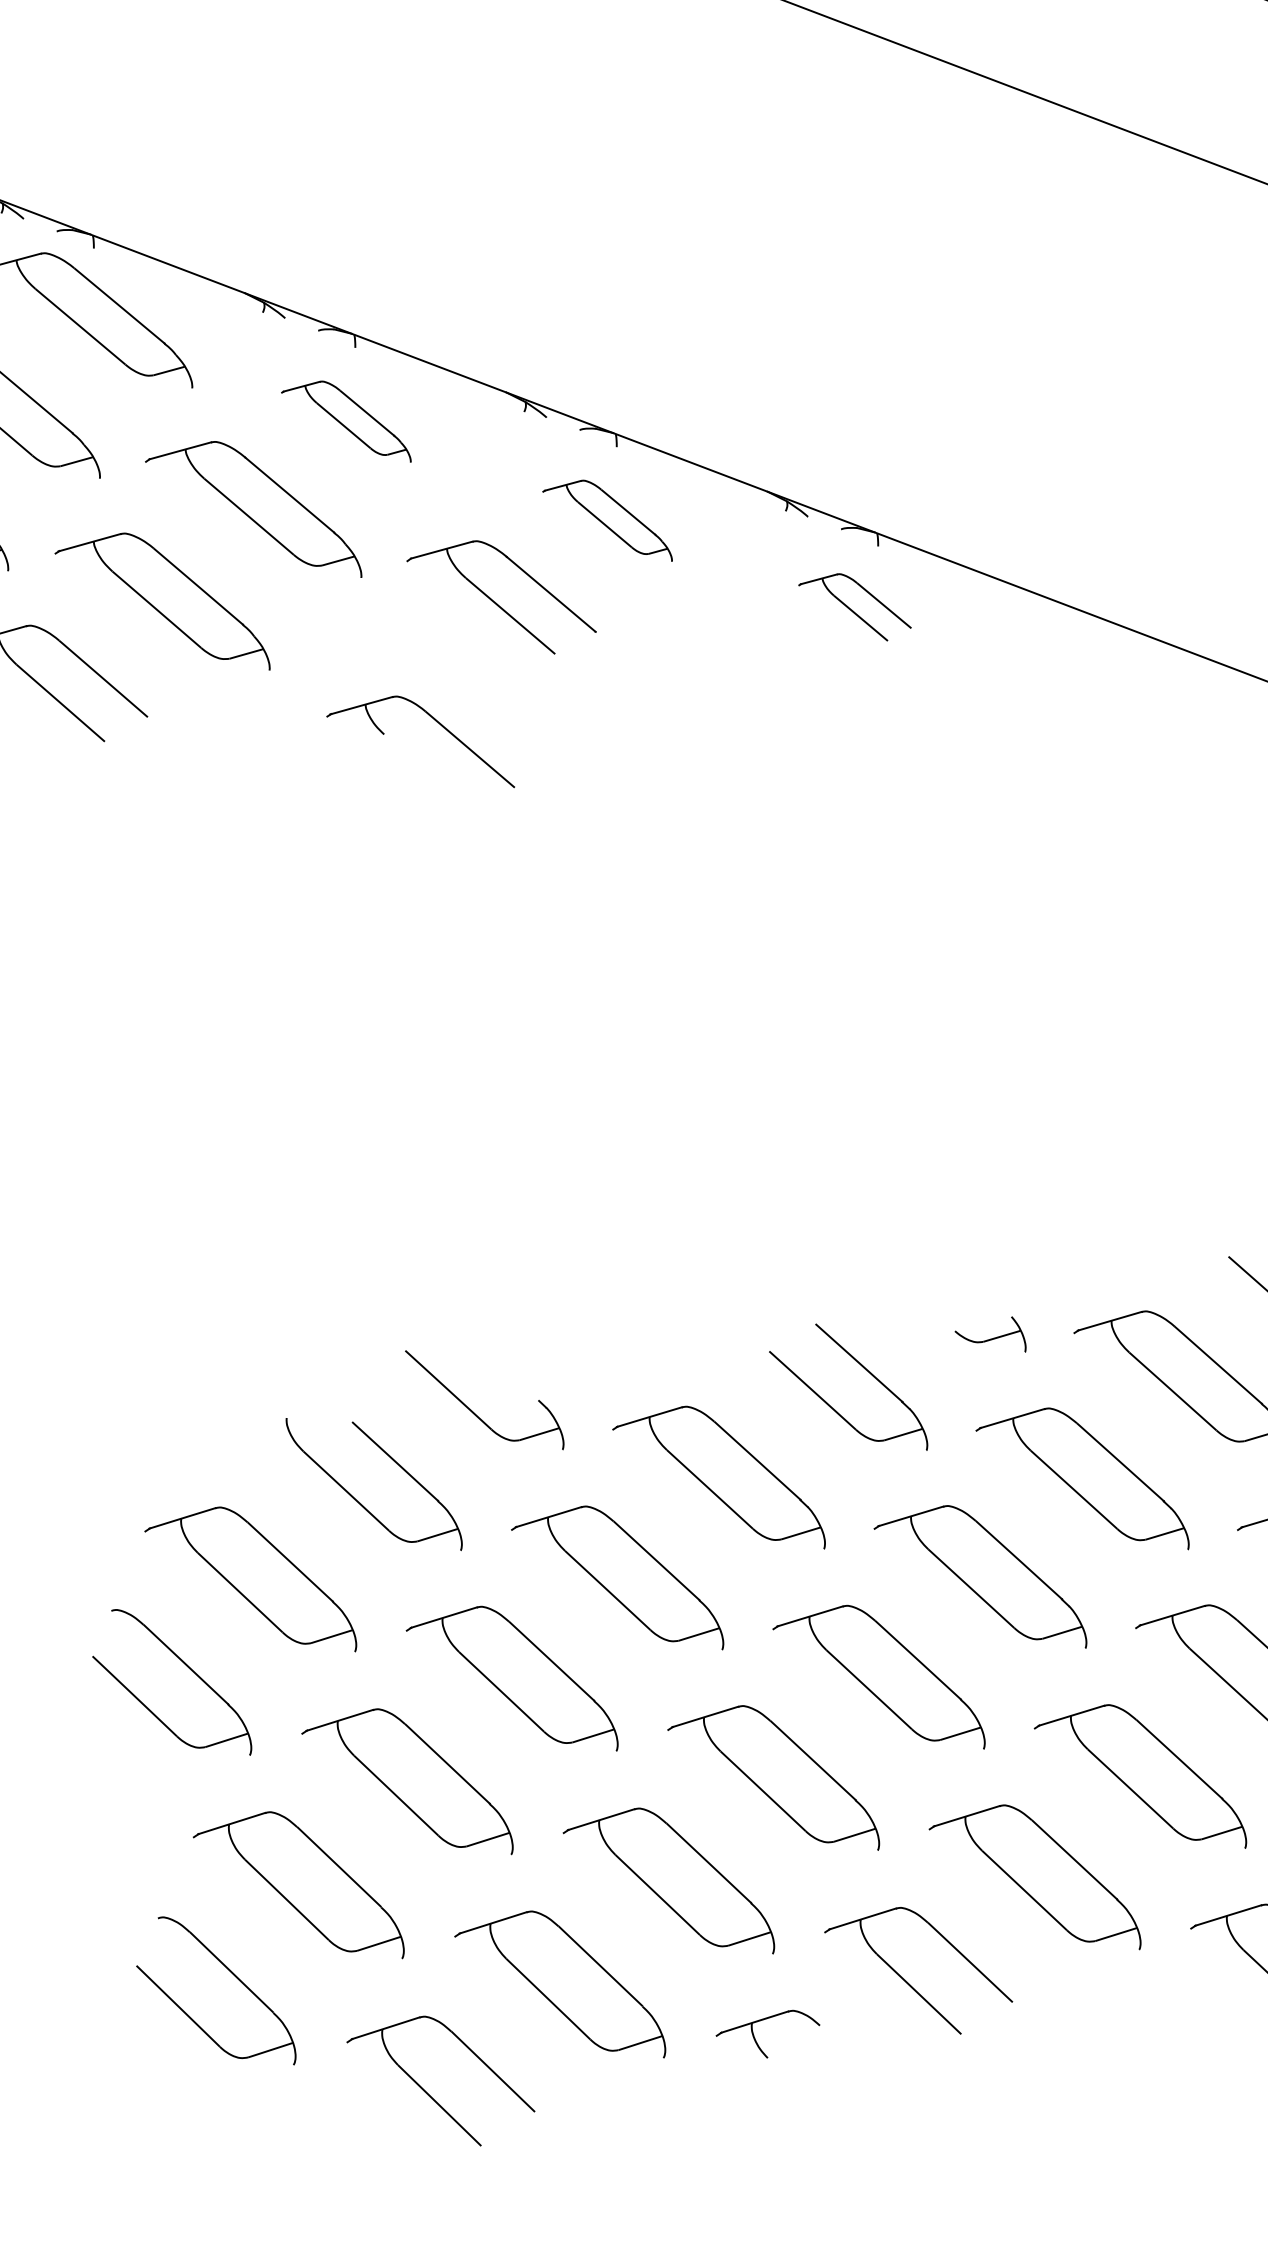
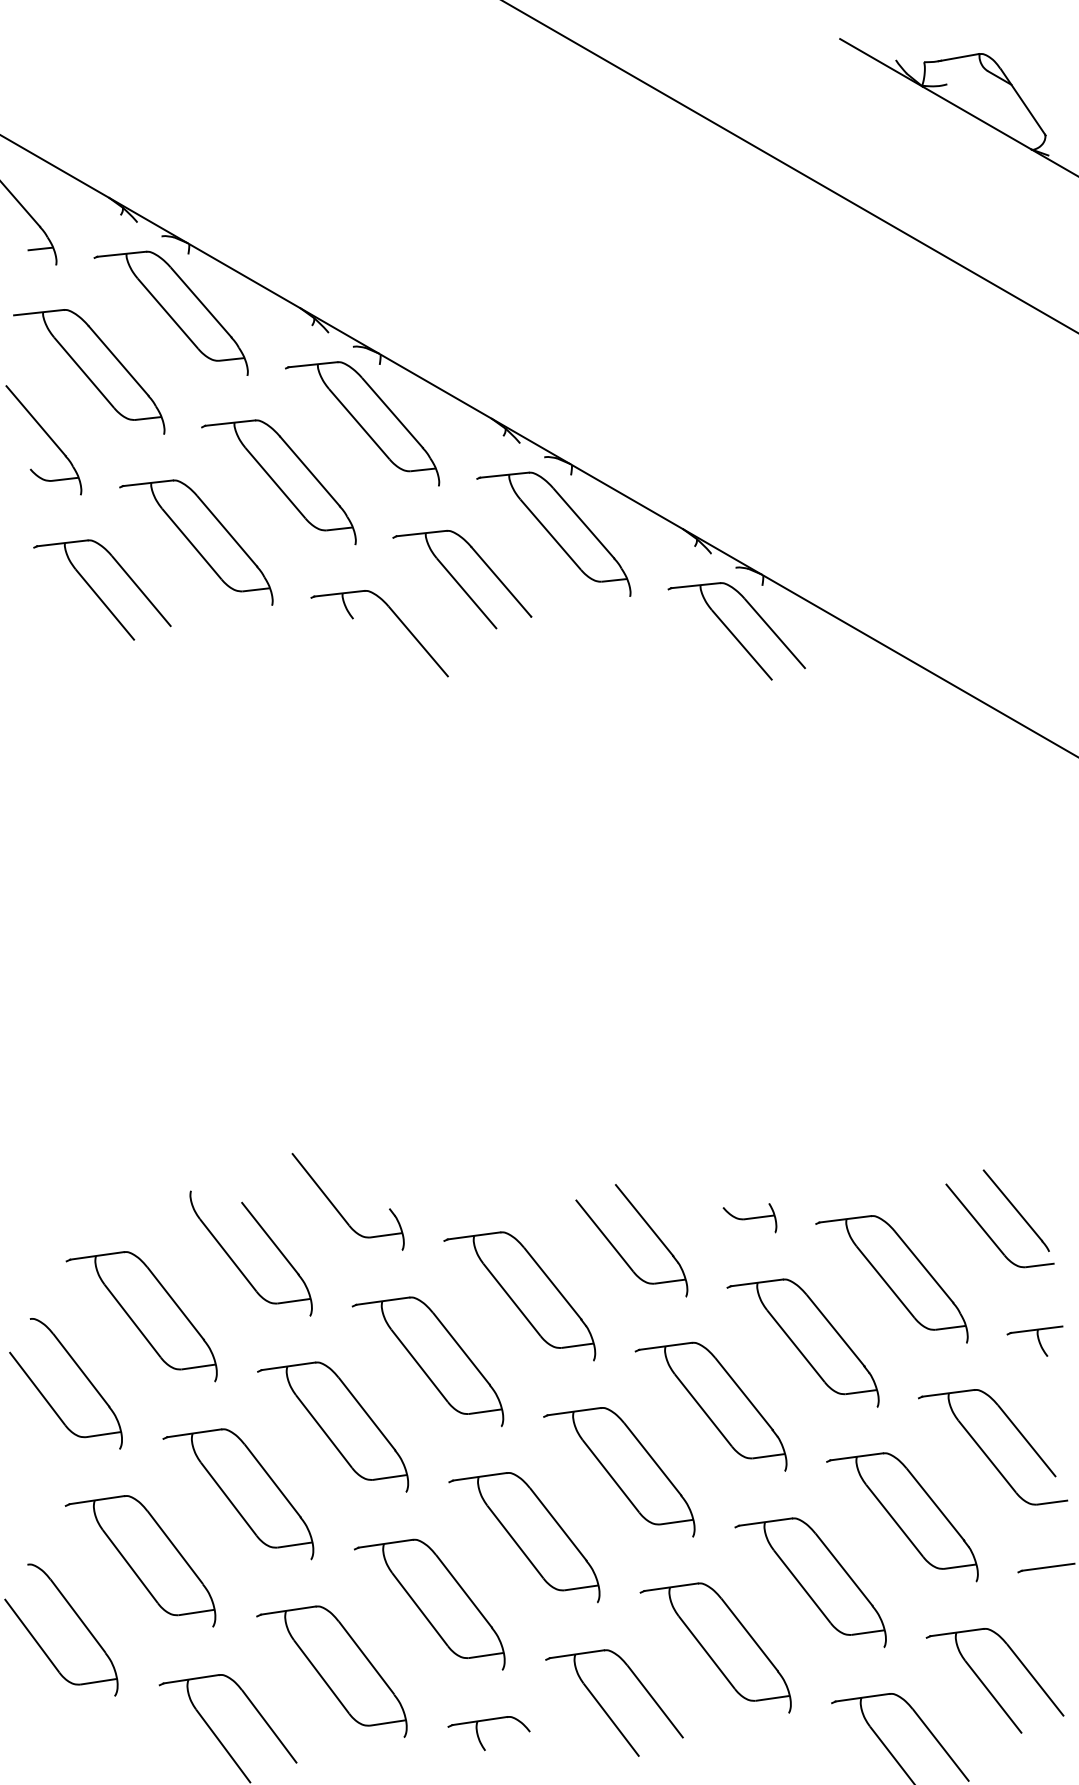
part: (345, 424) -> (362, 423), size x1.67
part: (606, 523) -> (553, 533), size x1.67
part: (855, 608) -> (736, 631), size x1.67
part: (436, 722) -> (395, 616), moved

